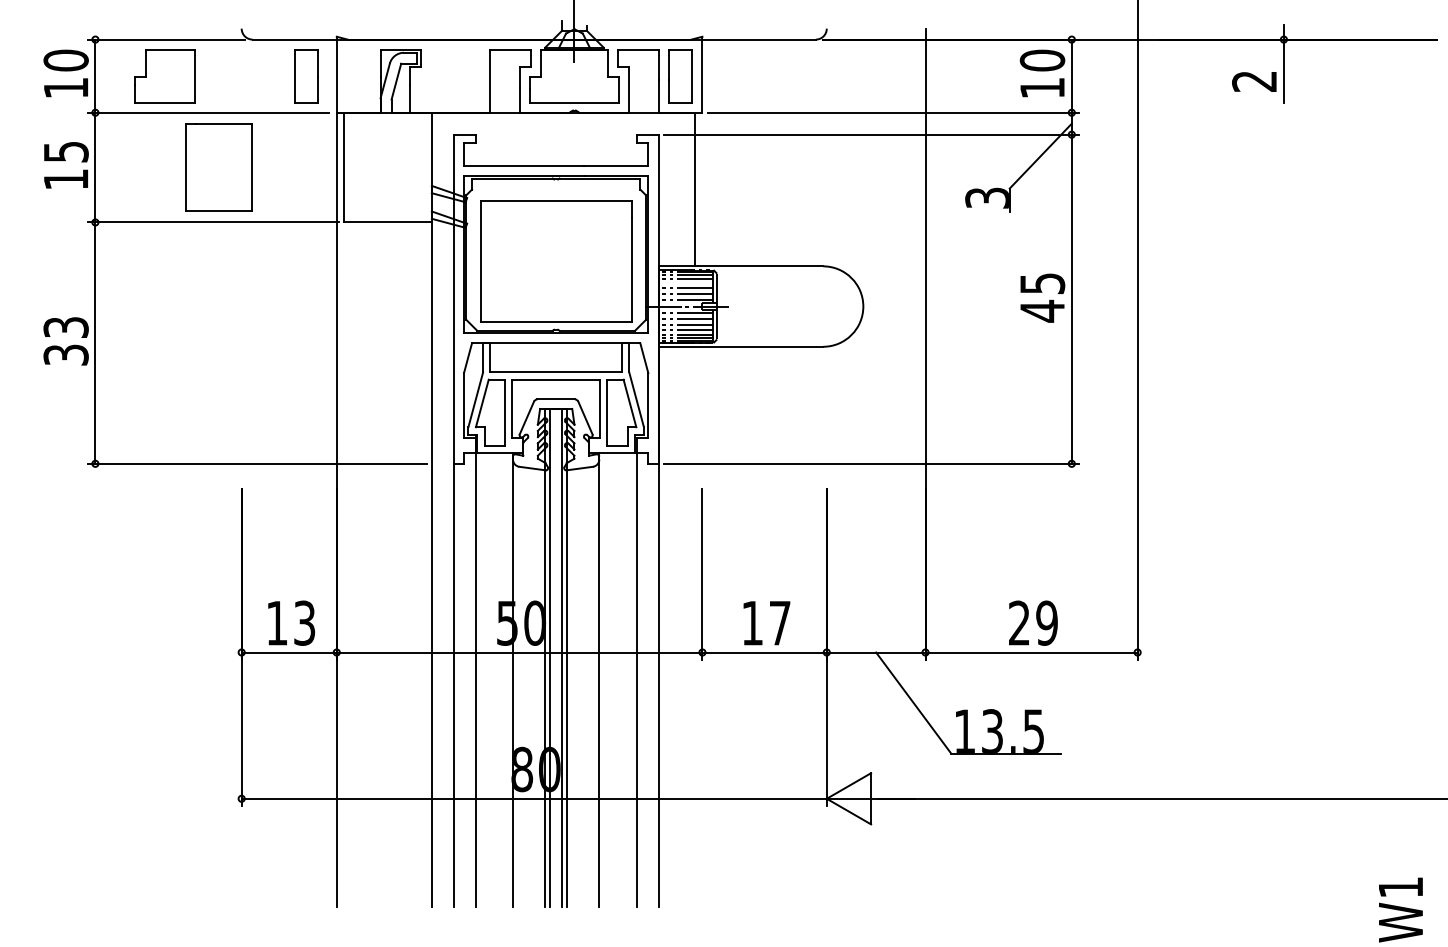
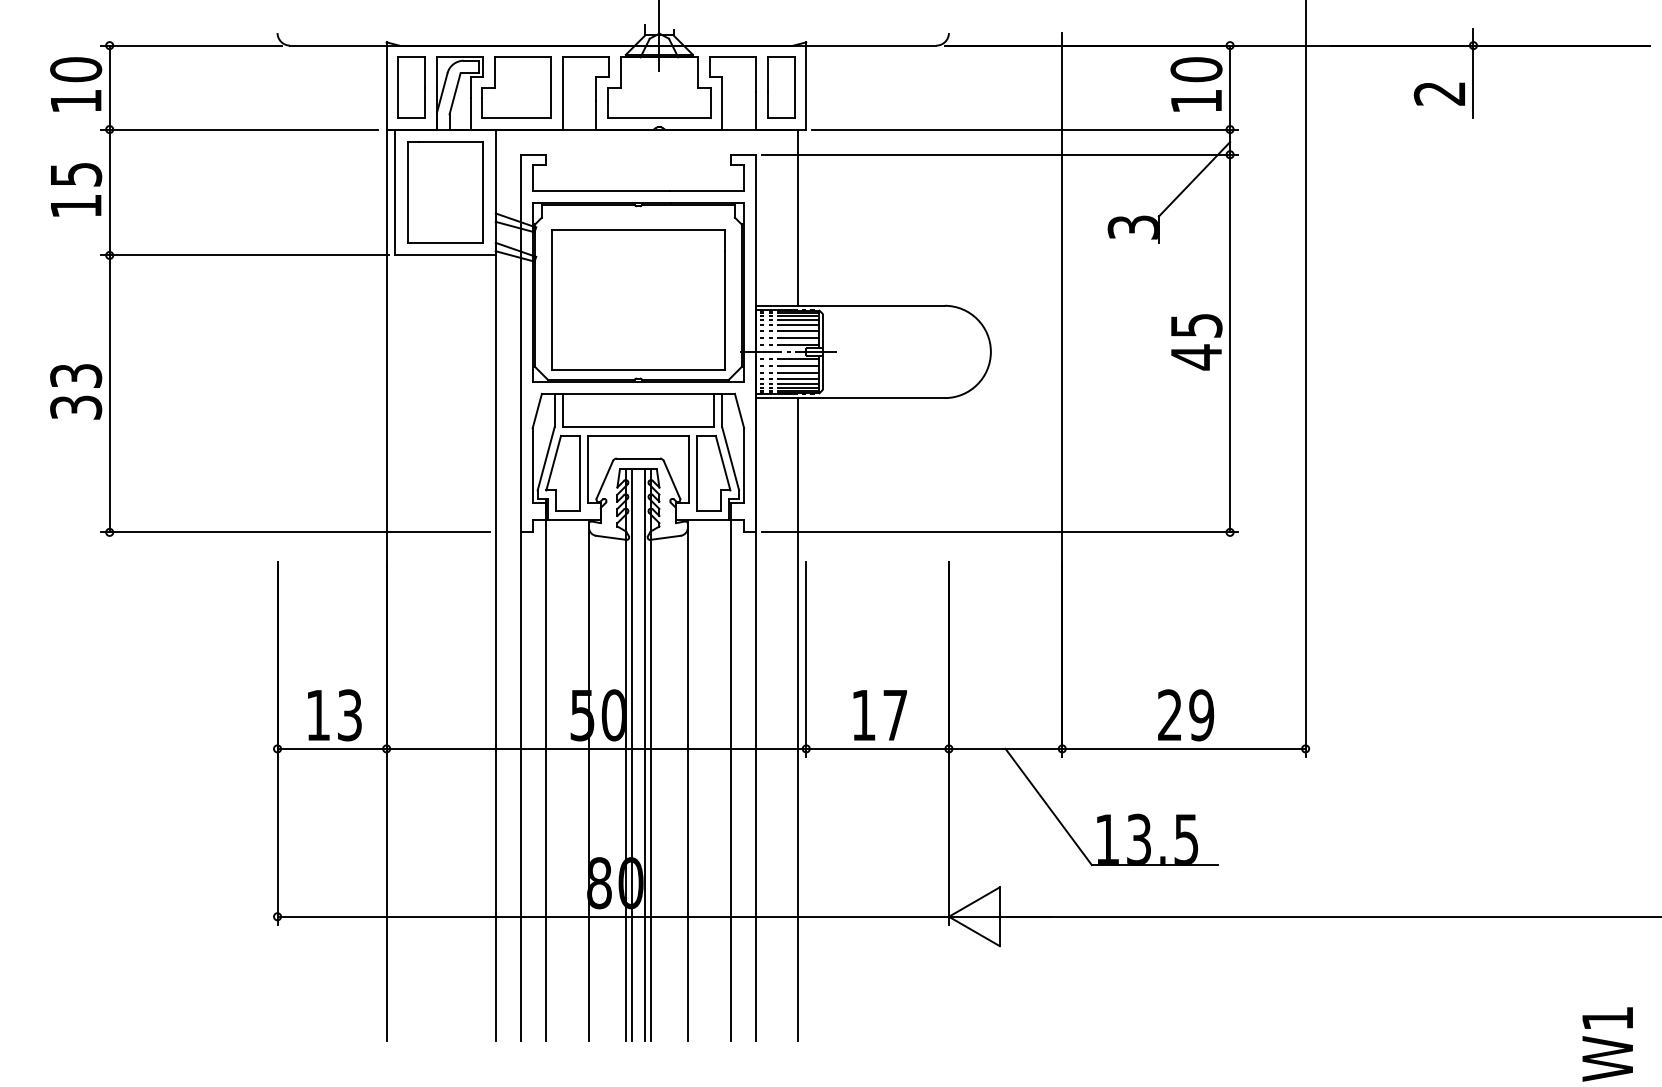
part: (164, 76) -> (516, 87), moved
part: (306, 76) -> (411, 87), moved
part: (218, 167) -> (444, 192), moved
line: (685, 283) -> (786, 325), added
line: (695, 626) -> (798, 719), added

